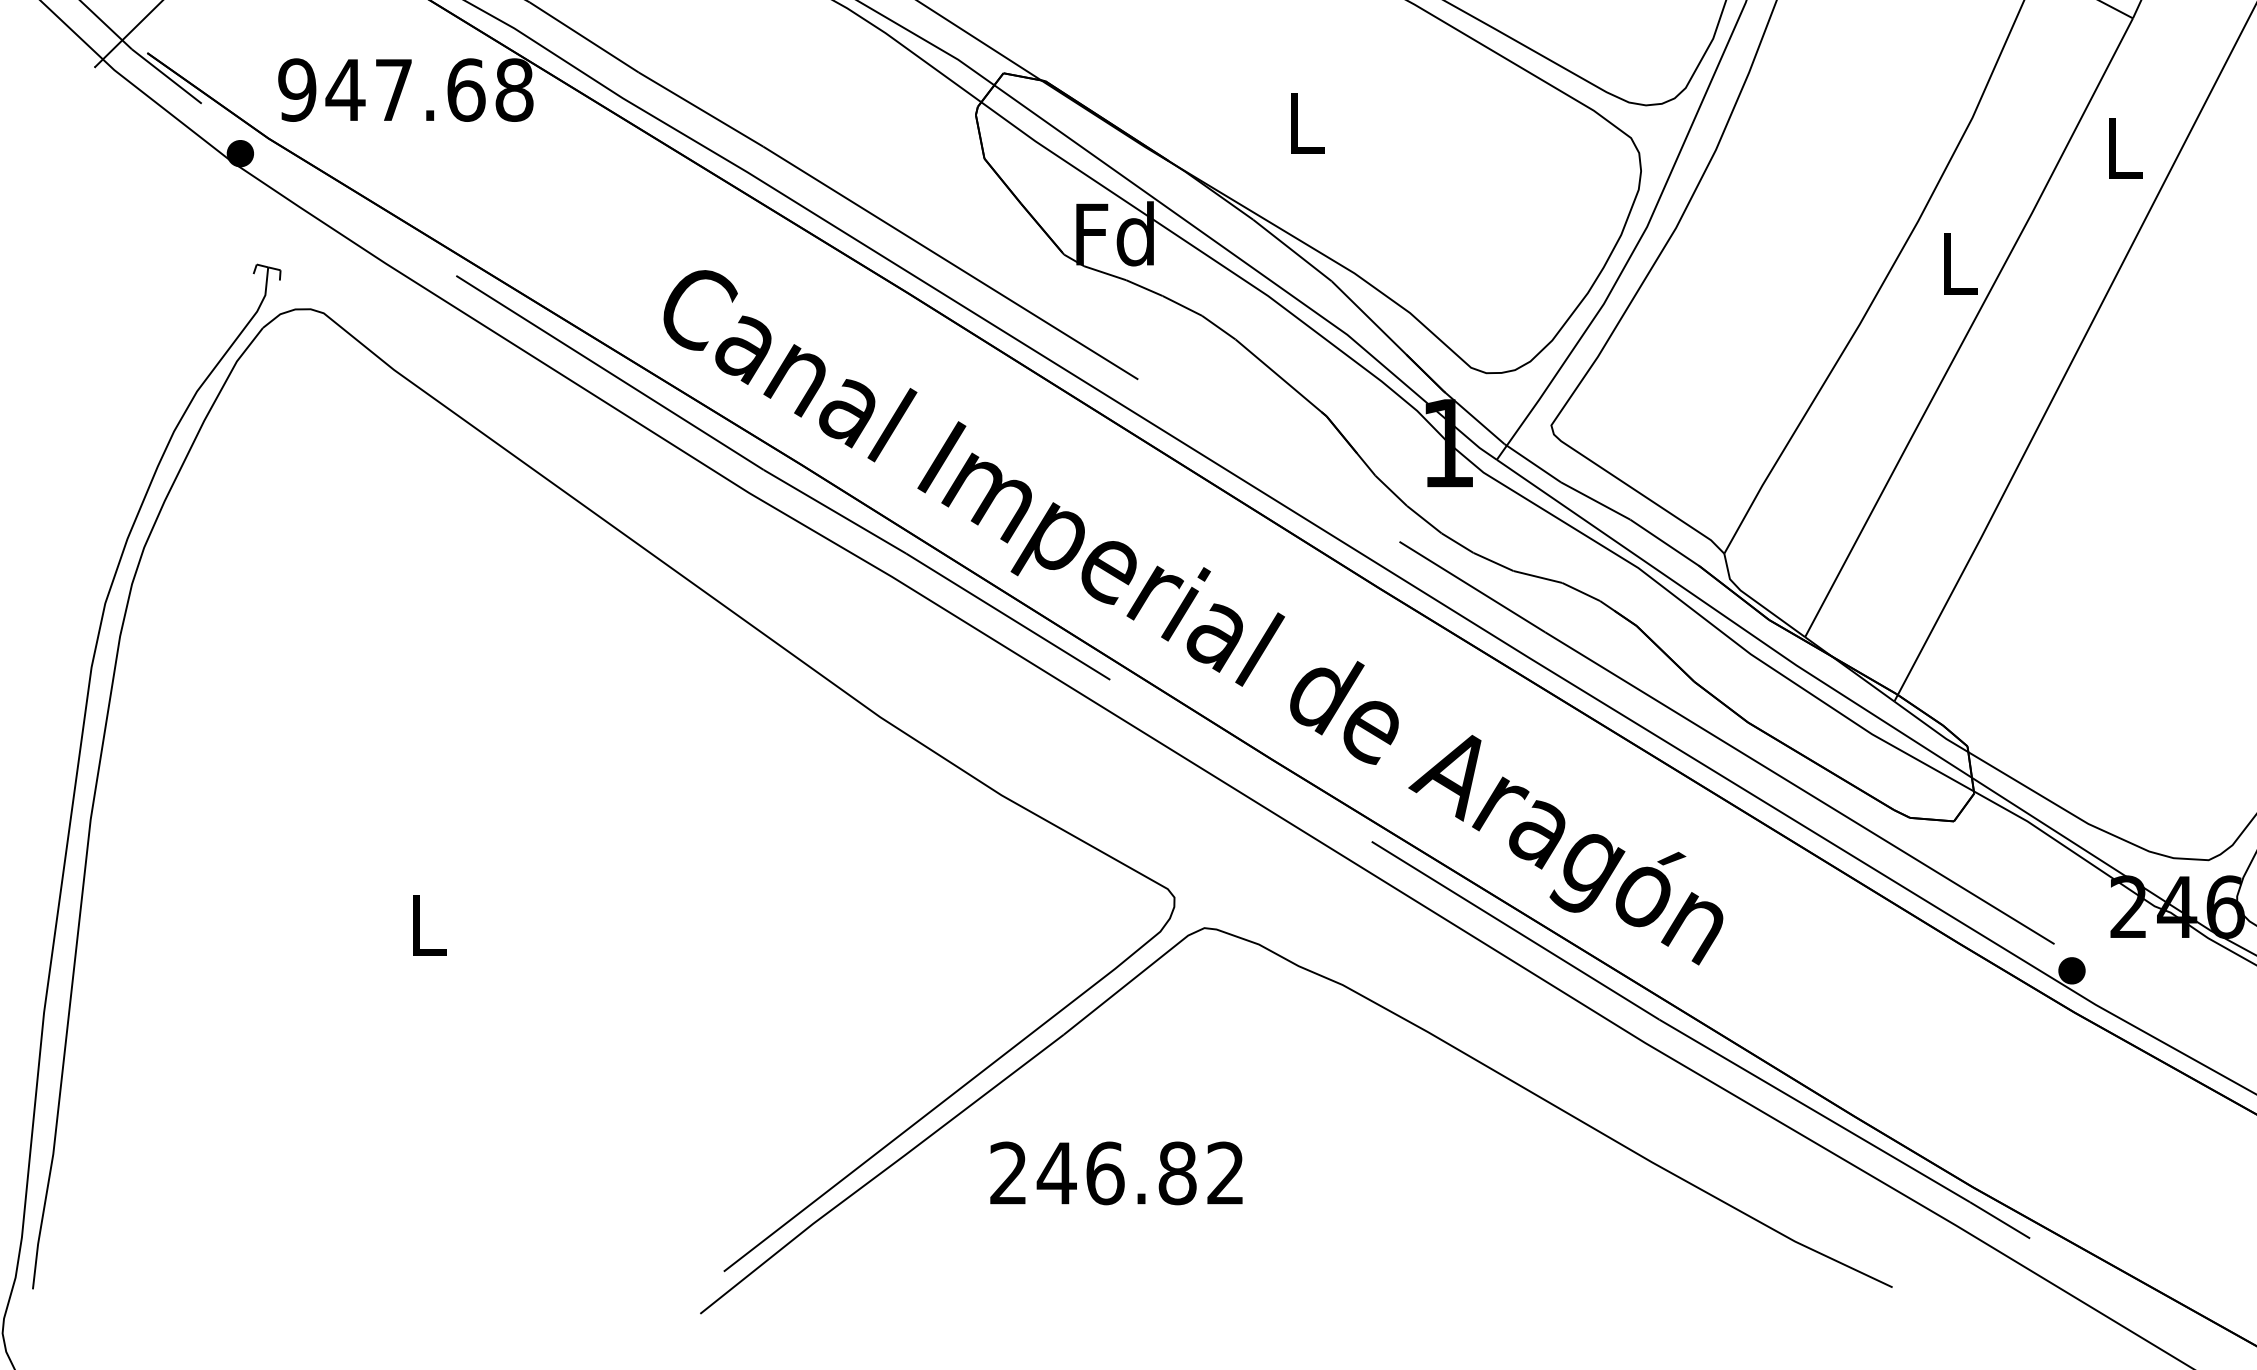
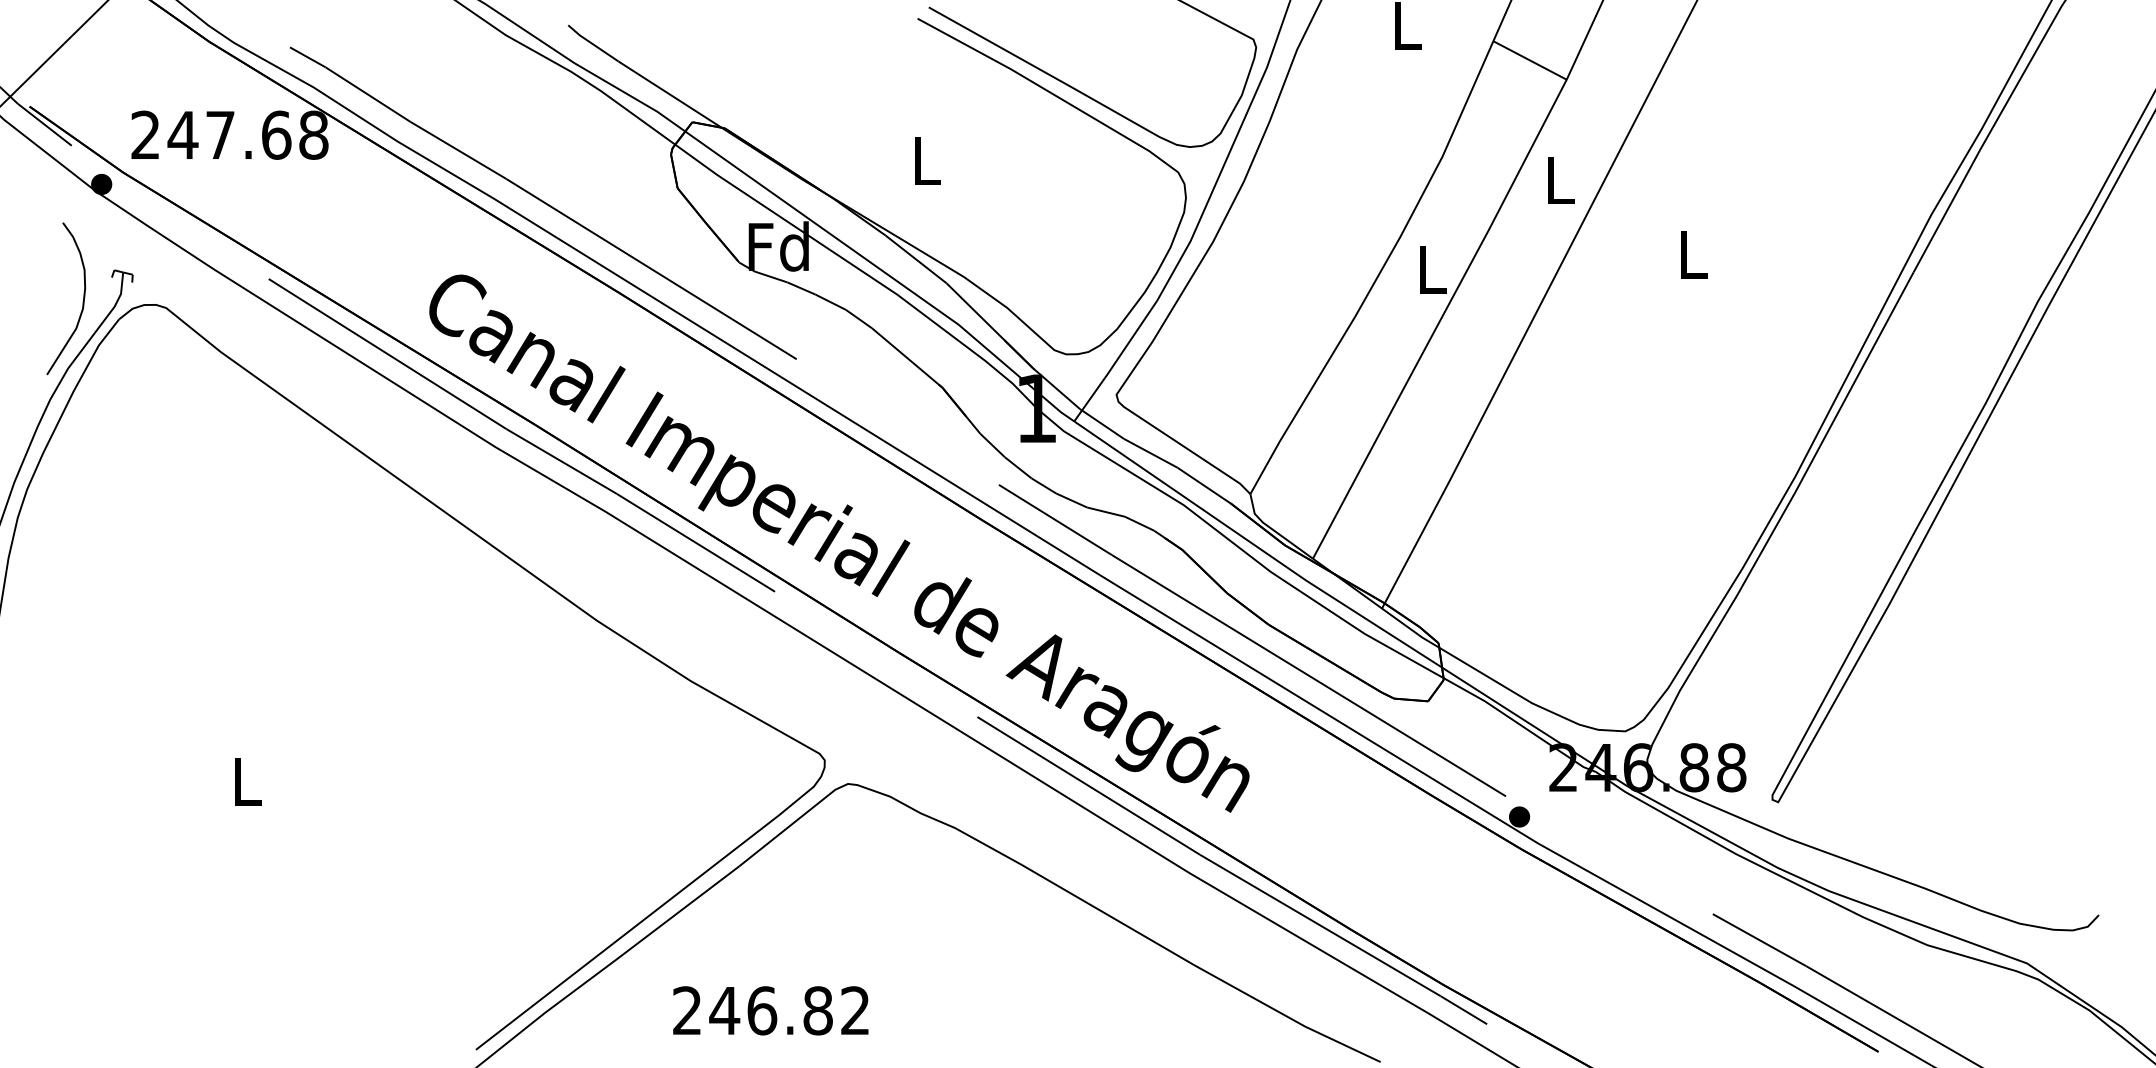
text: (297, 89) -> (145, 134), 947.68 -> 247.68
curve: (215, 304) -> (82, 301), added
text: (1116, 1172) -> (770, 1010), moved

